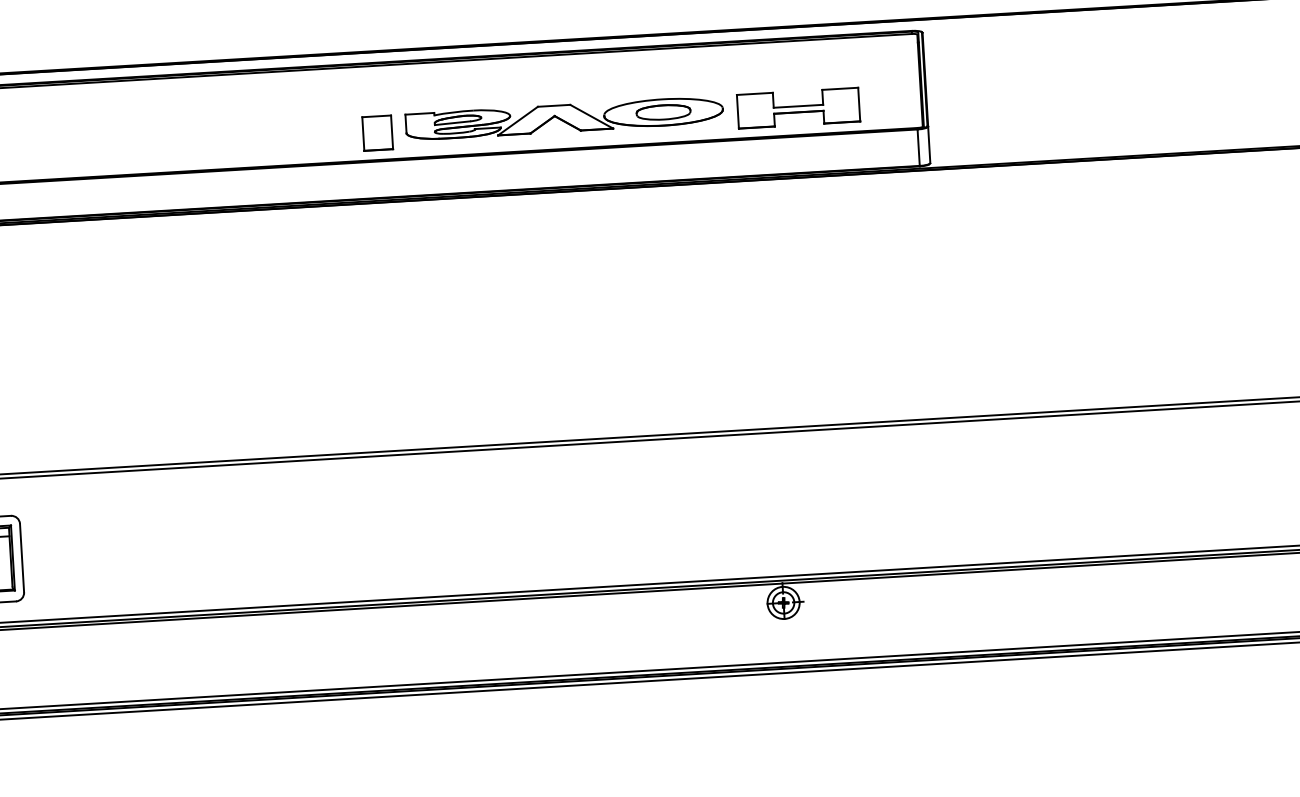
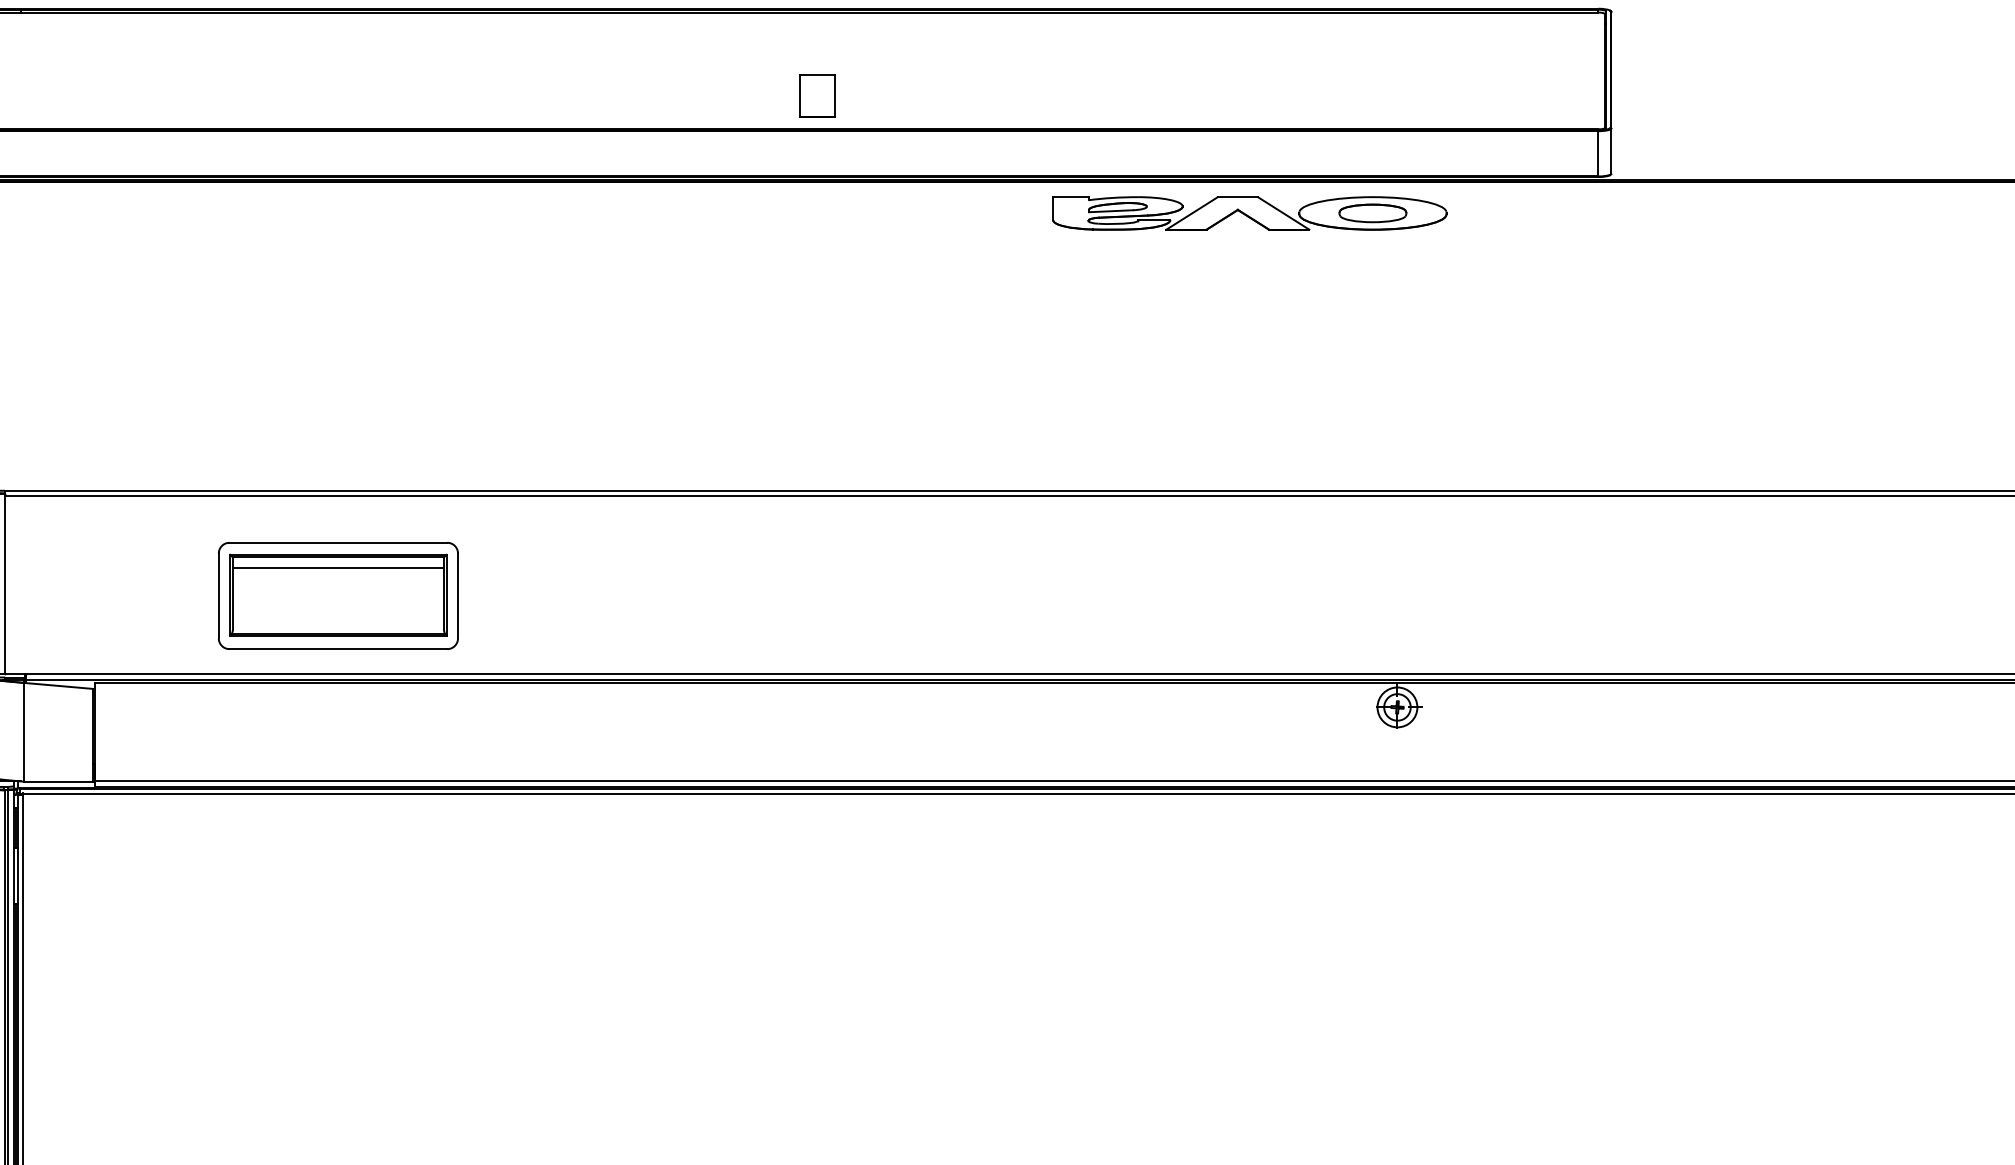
part: (798, 107) -> (1452, 95), removed
part: (564, 118) -> (1249, 213), moved
part: (377, 132) -> (817, 95), moved

